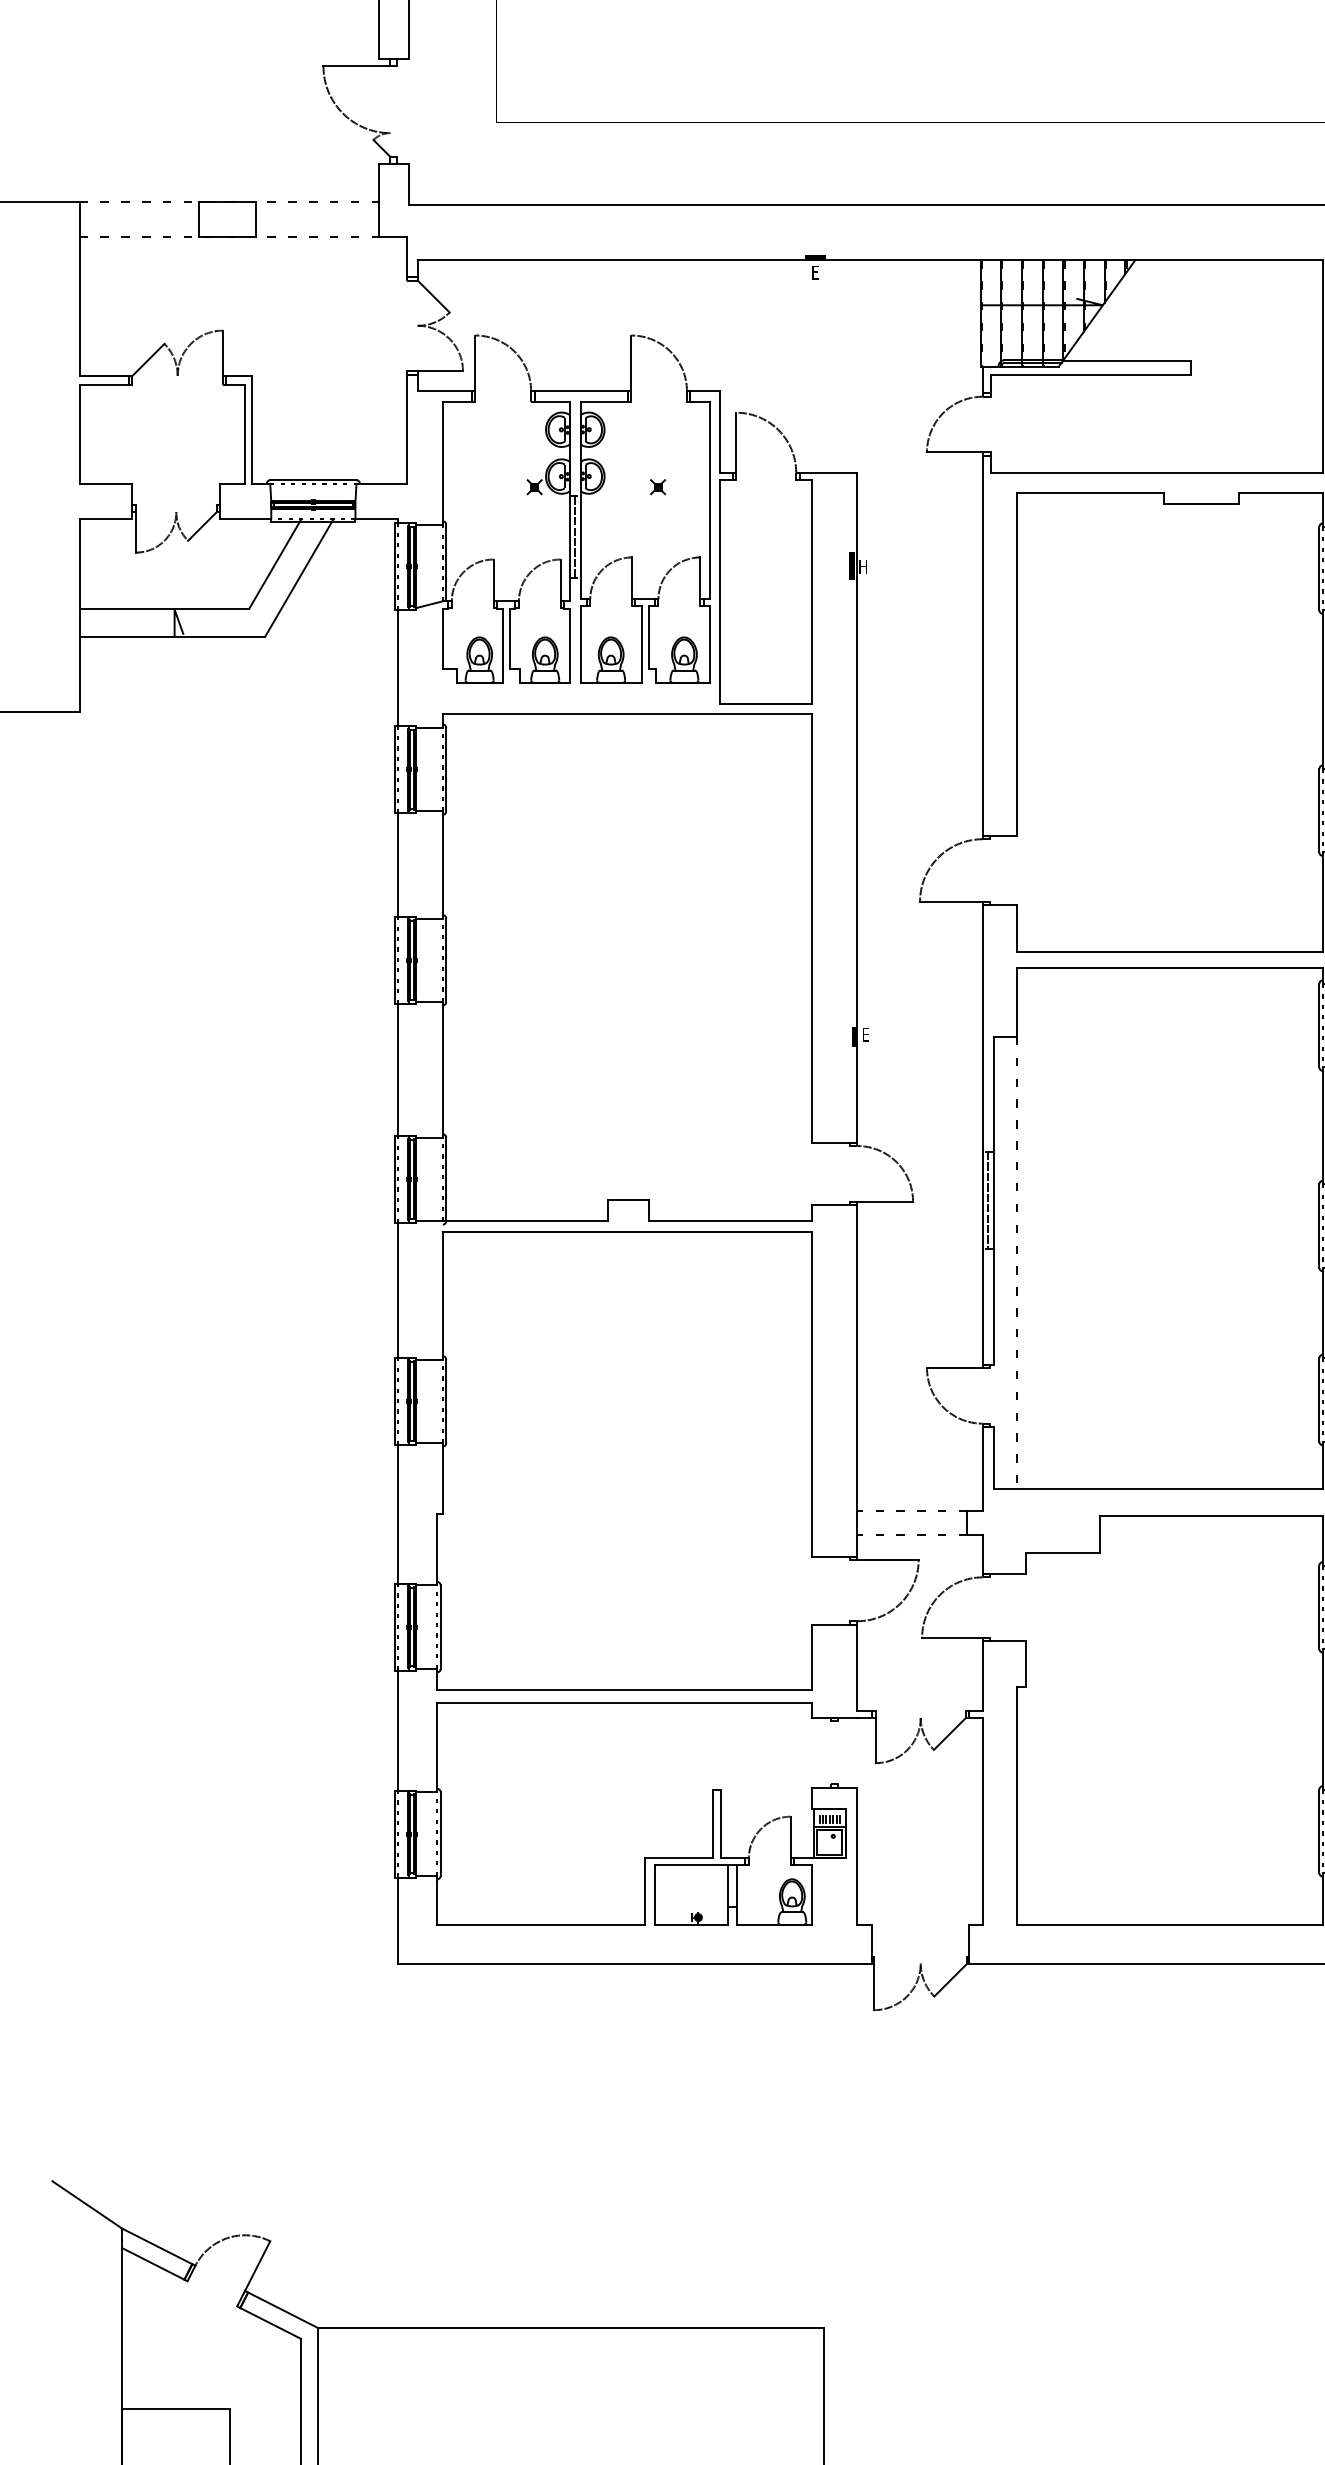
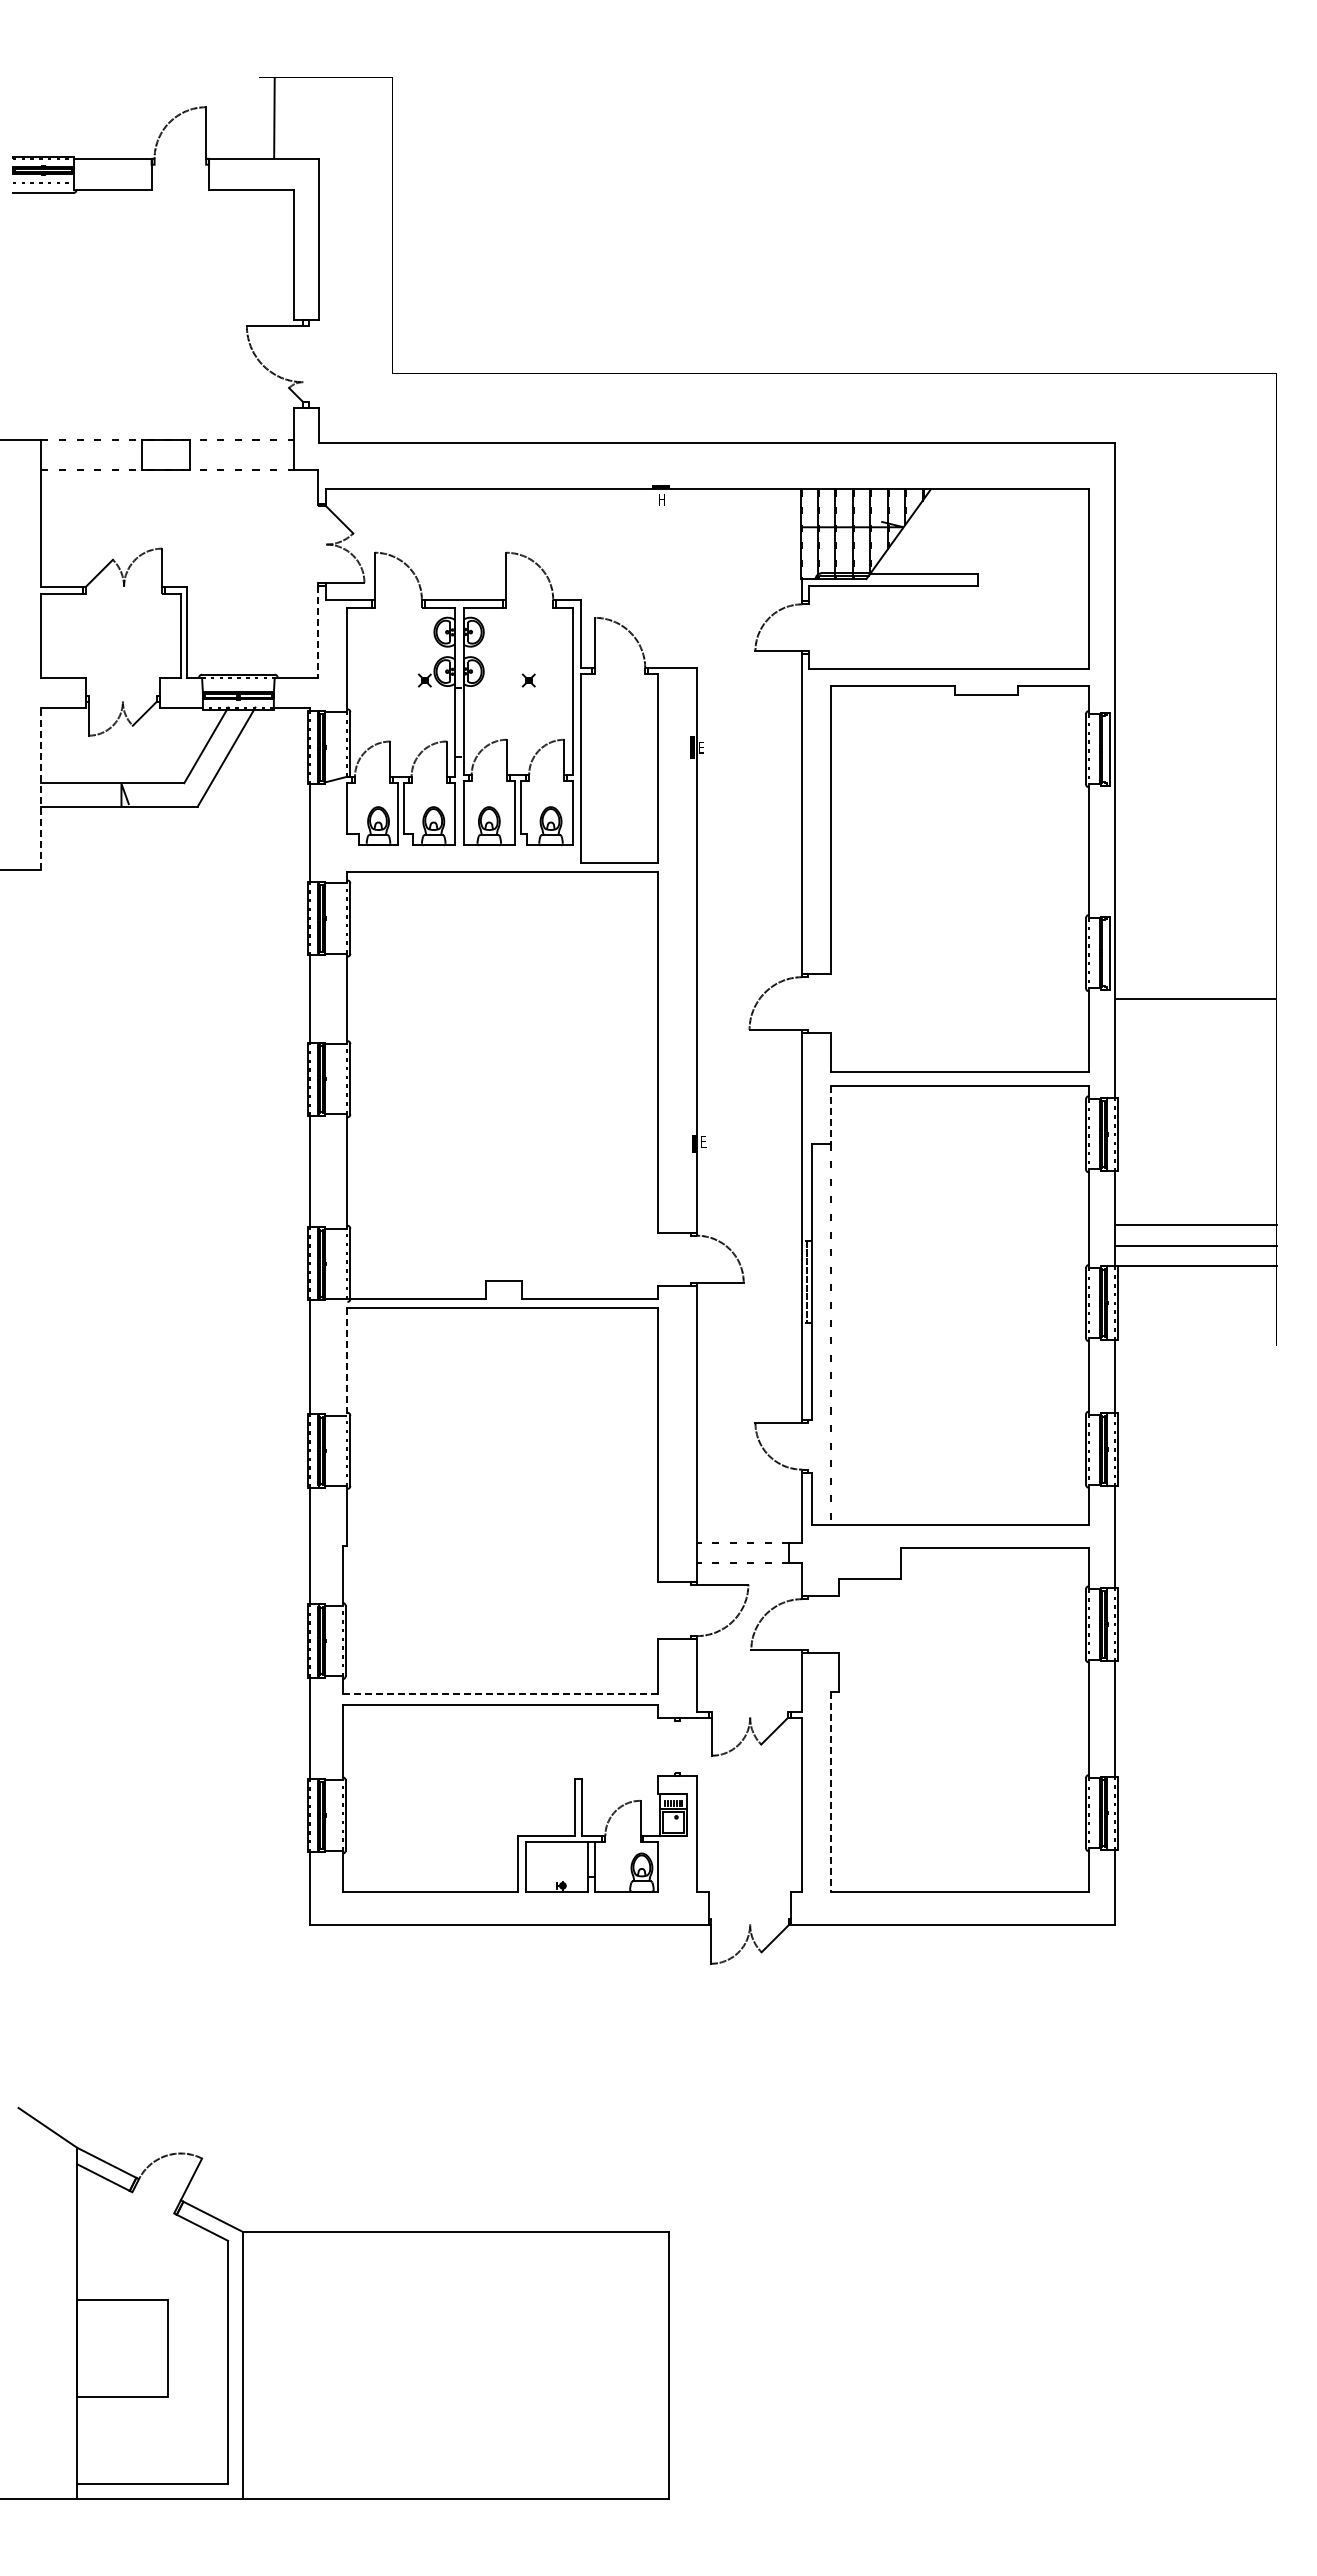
text: (816, 272) -> (662, 499), E -> H
line: (407, 430) -> (317, 632), solid -> dashed
line: (575, 536) -> (459, 722), removed
text: (864, 566) -> (702, 747), H -> E
line: (79, 615) -> (41, 788), solid -> dashed
line: (1017, 1003) -> (831, 1115), solid -> dashed
line: (442, 1295) -> (347, 1361), solid -> dashed
line: (624, 1689) -> (500, 1693), solid -> dashed
line: (1017, 1805) -> (831, 1791), solid -> dashed

